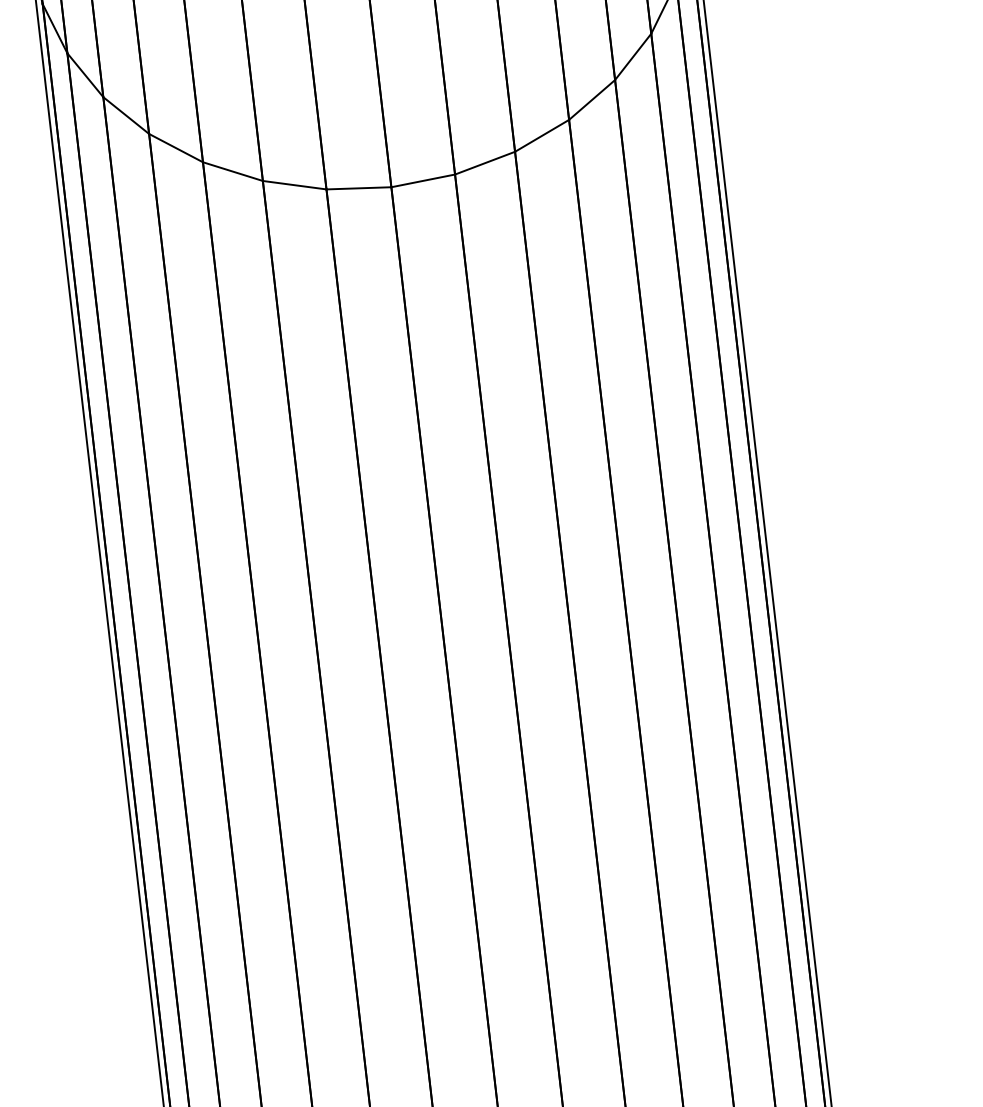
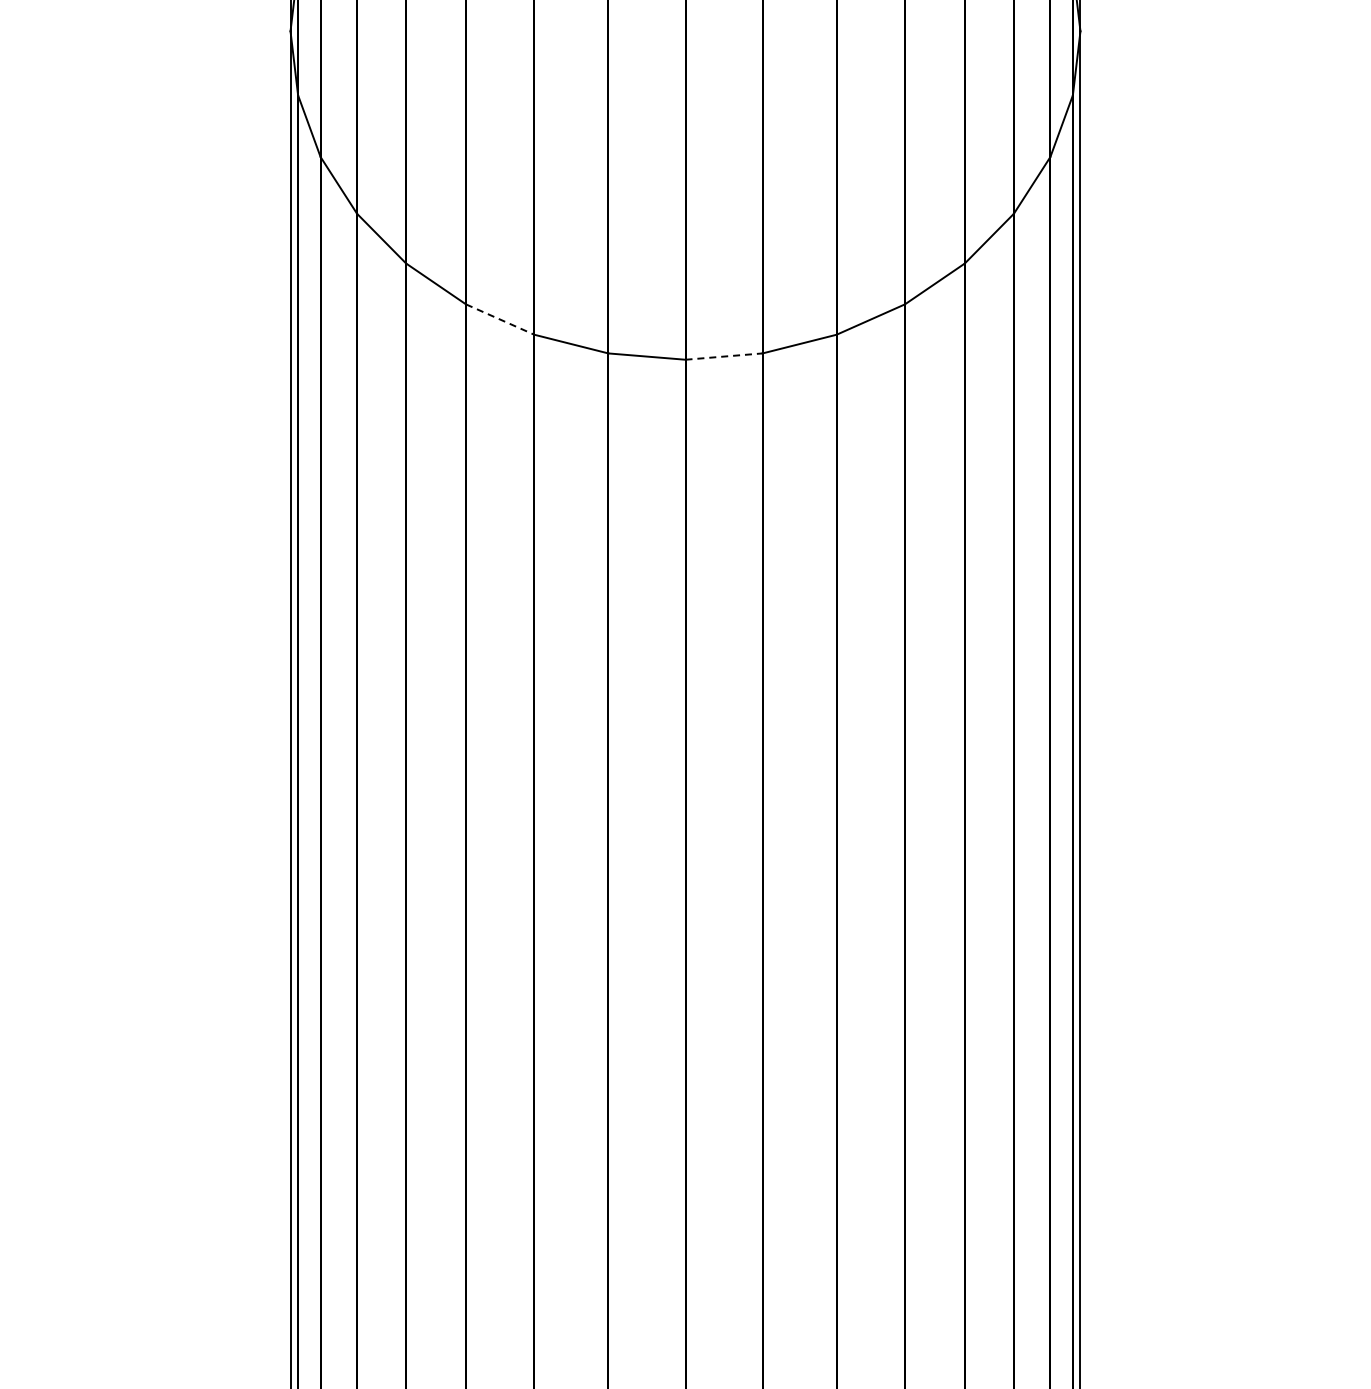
line: (233, 171) -> (500, 319), solid -> dashed
line: (423, 180) -> (724, 356), solid -> dashed

